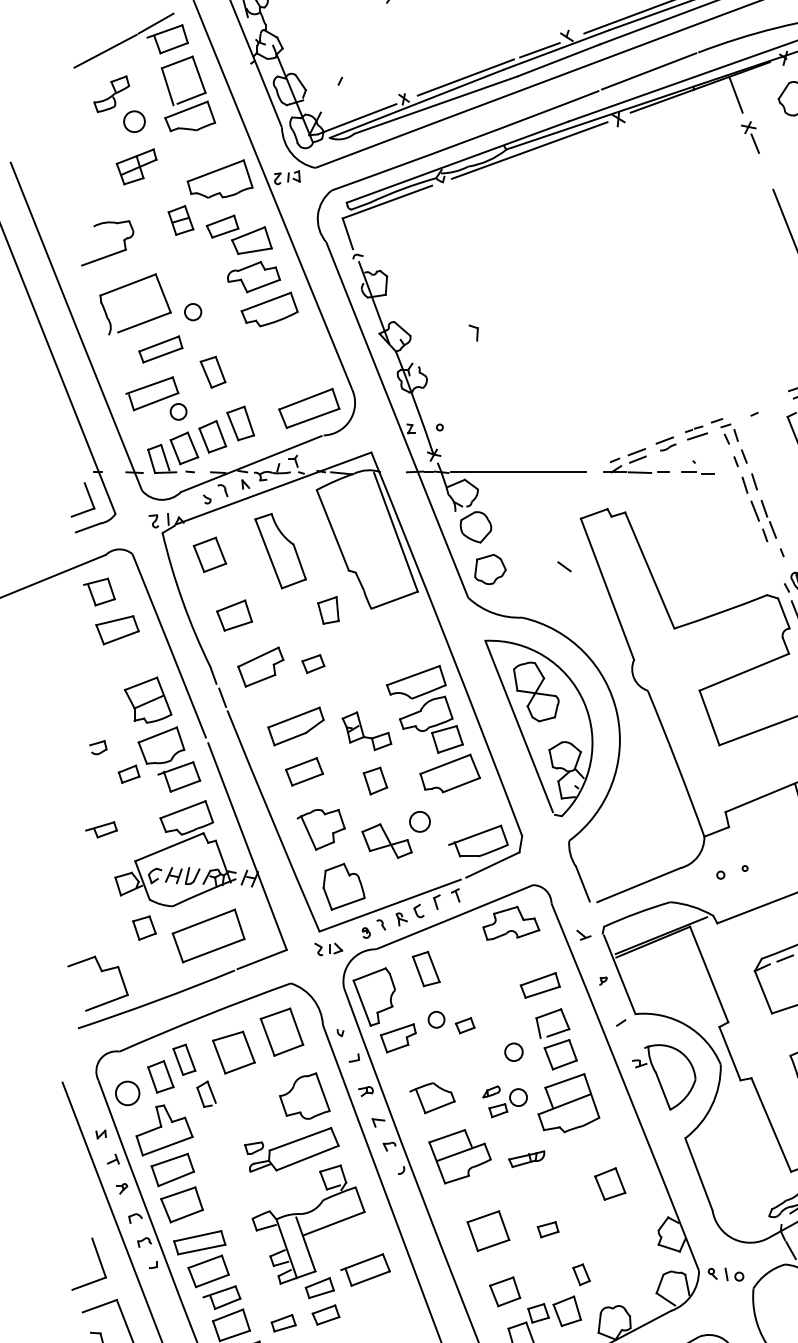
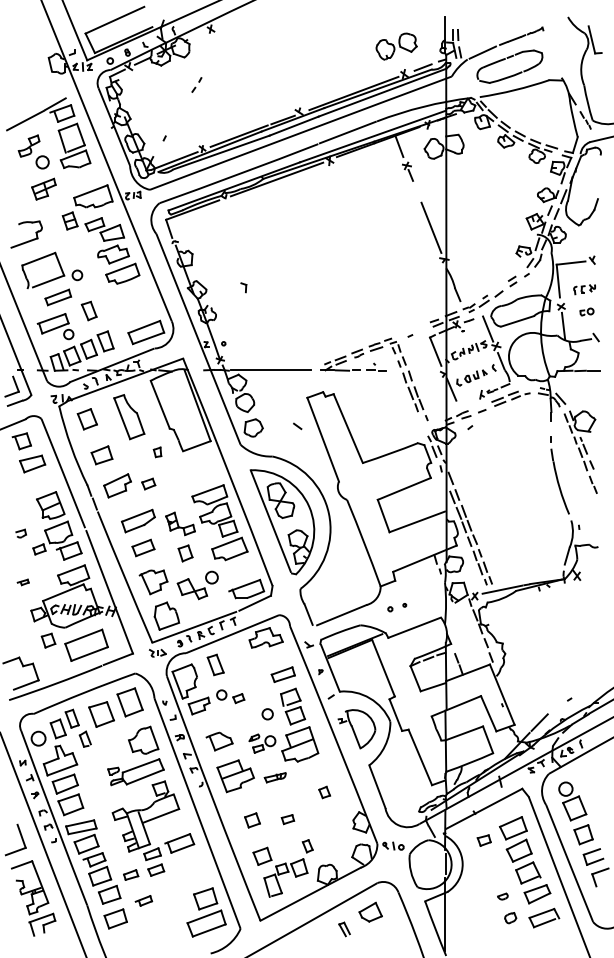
part: (328, 610) -> (157, 452), size x0.6
part: (102, 830) -> (23, 582), size x0.6
part: (609, 1184) -> (324, 792), size x0.6
part: (488, 1231) -> (252, 820), size x0.6

